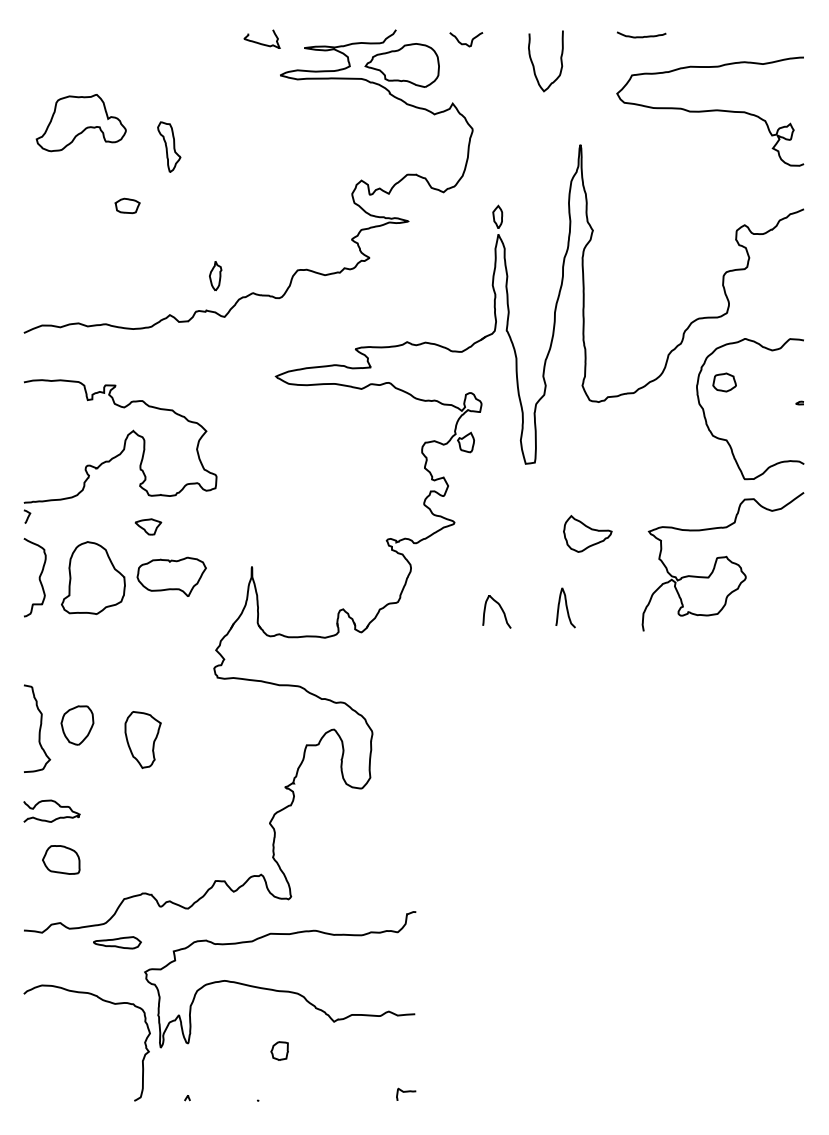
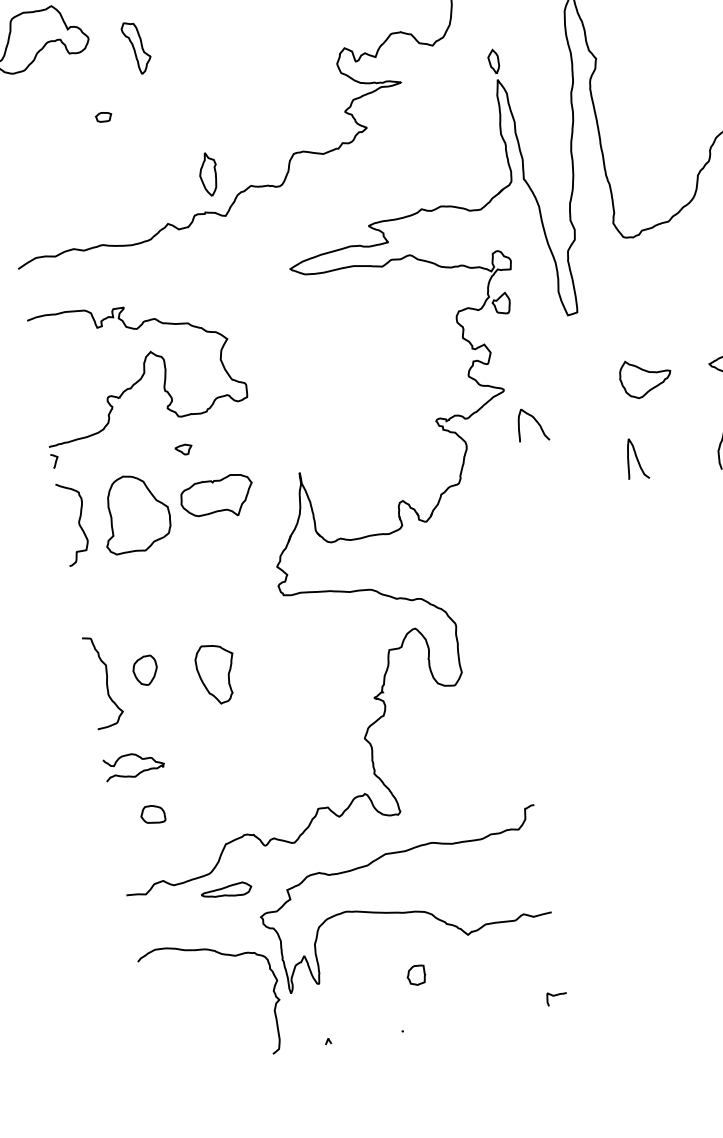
part: (127, 205) -> (103, 116), size x0.6
part: (215, 276) -> (208, 175), size x1.4
part: (148, 526) -> (183, 449), size x0.6
curve: (500, 608) -> (535, 421), moved
part: (77, 725) -> (145, 670), size x0.7
part: (61, 859) -> (152, 814), size x0.6

